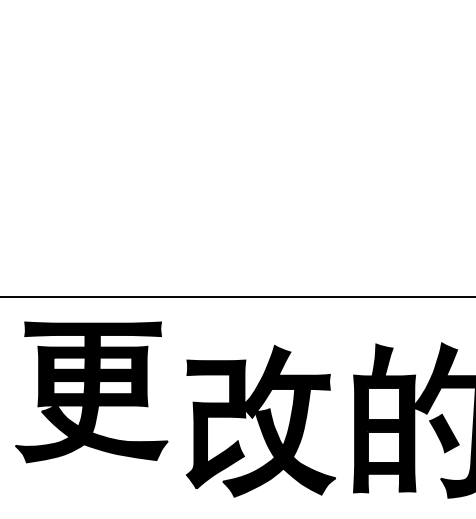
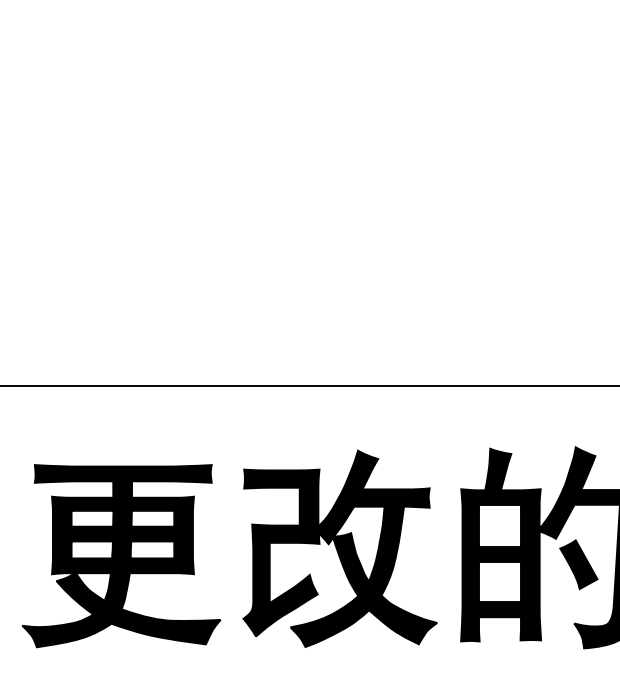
part: (91, 392) -> (121, 556), moved

